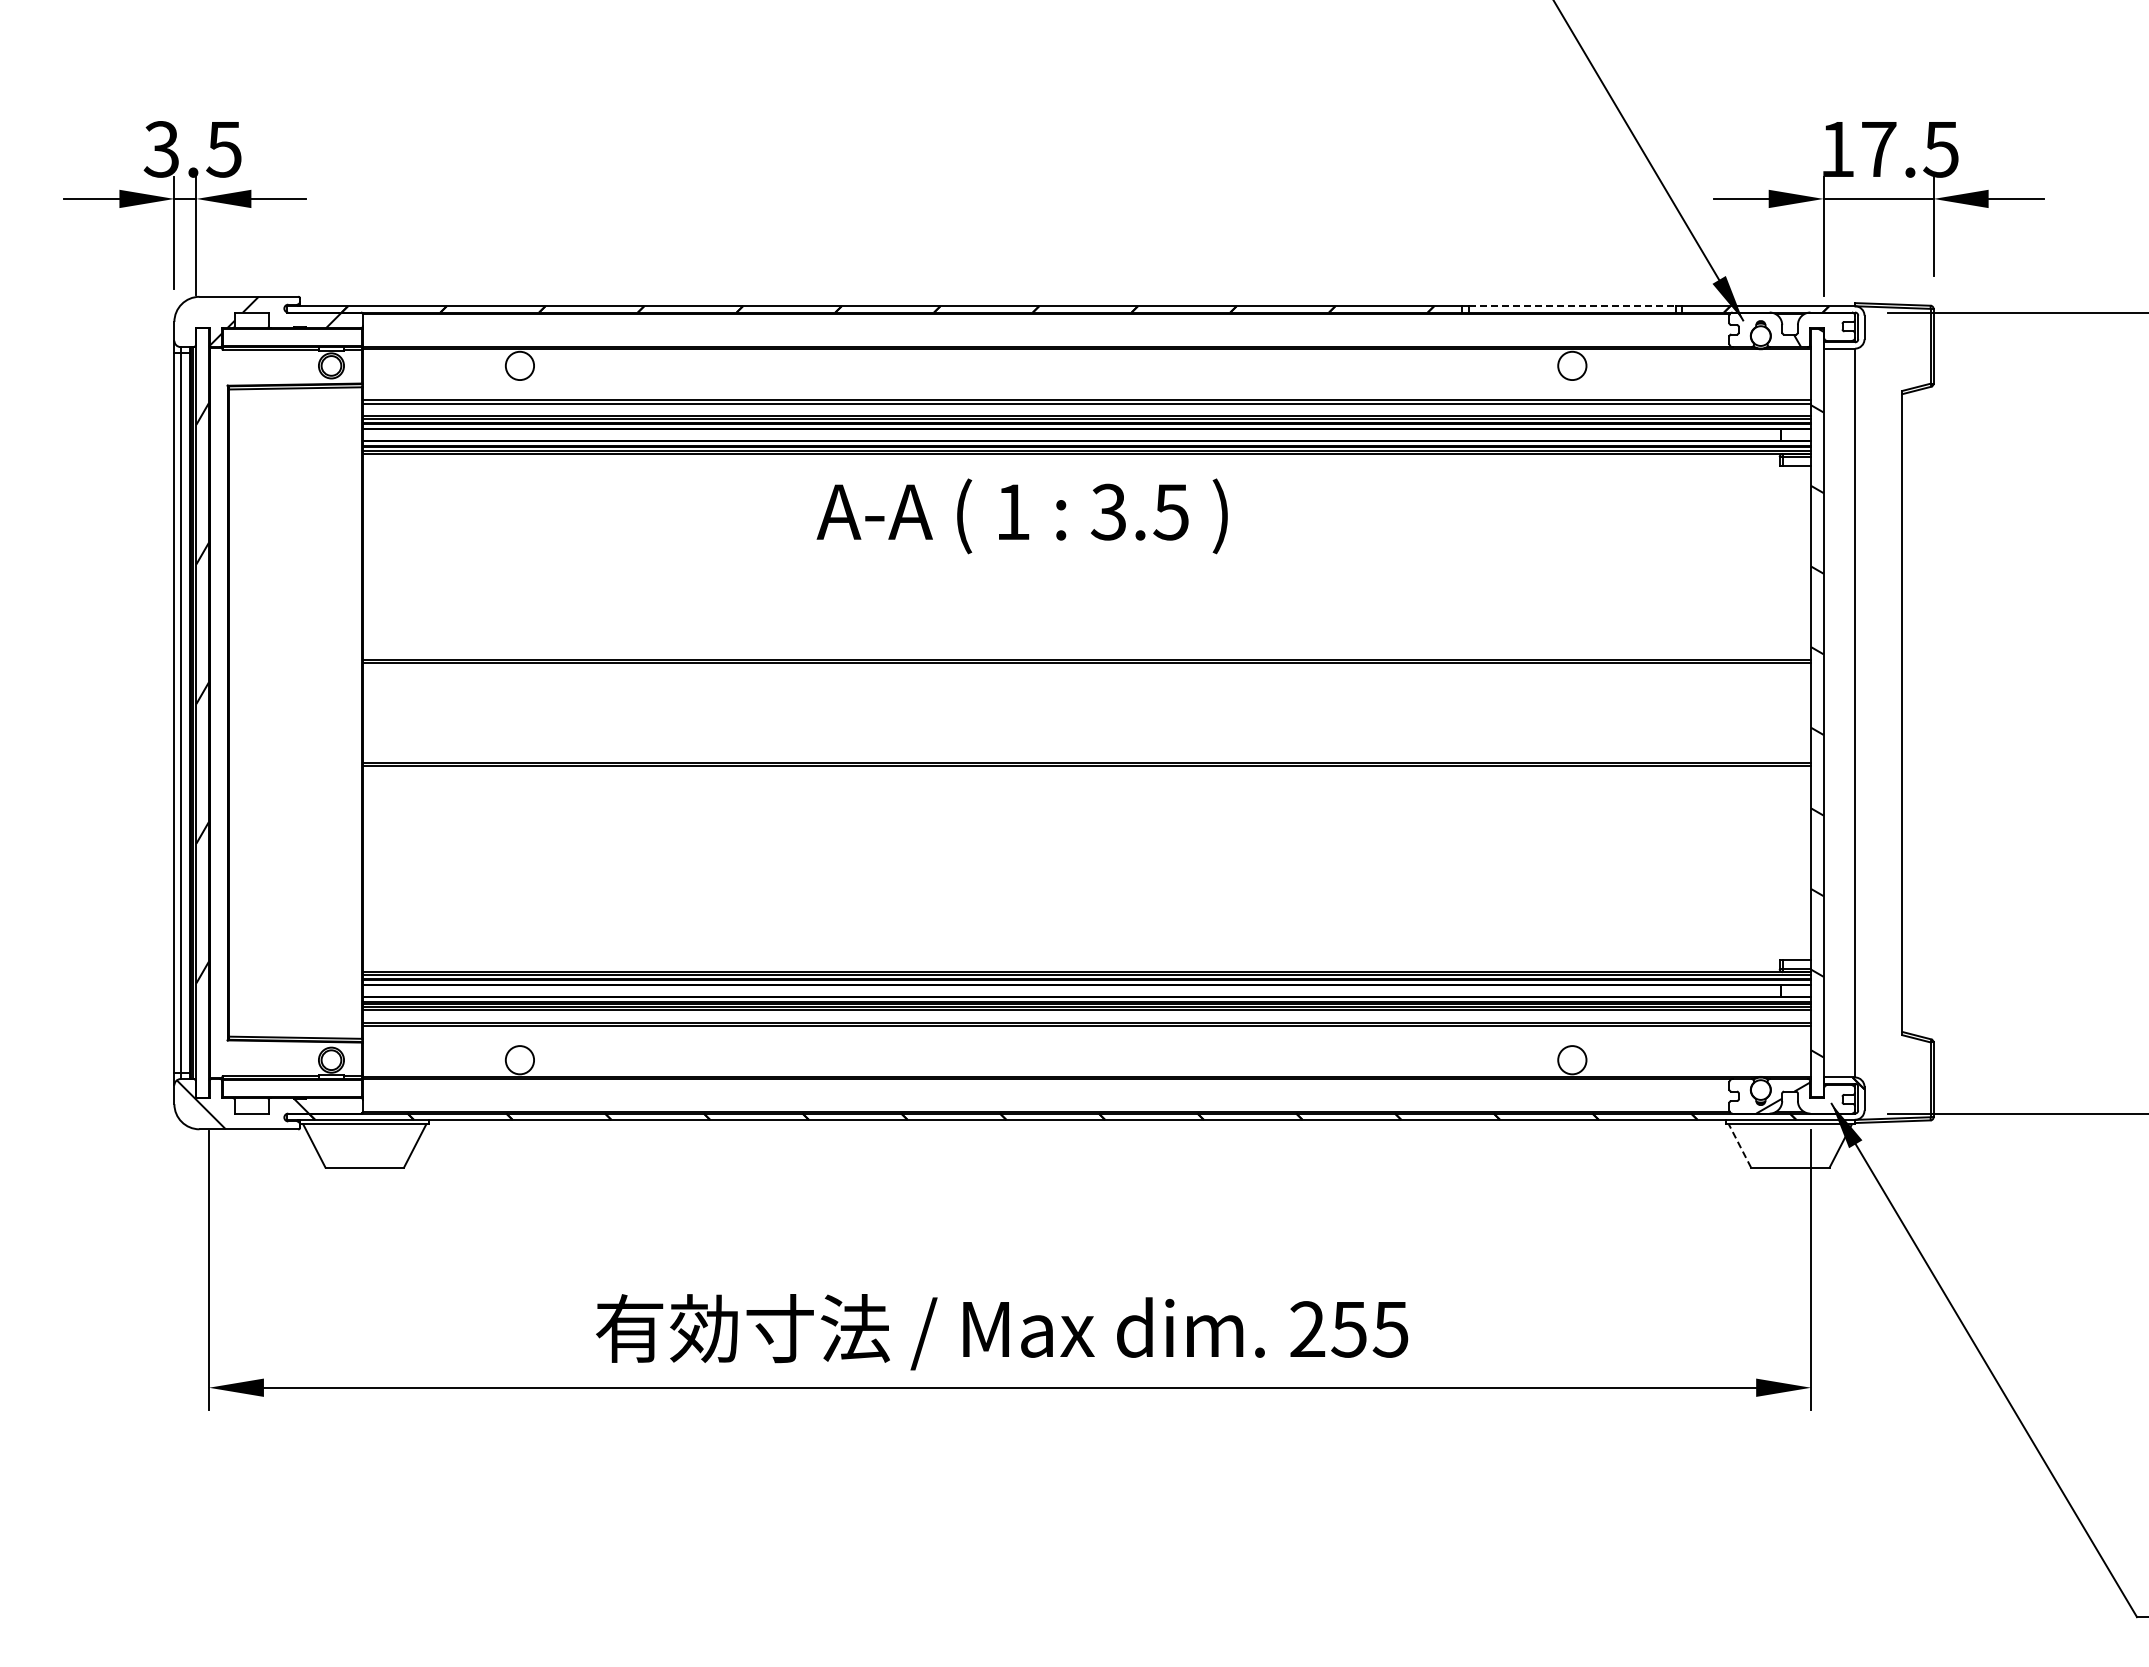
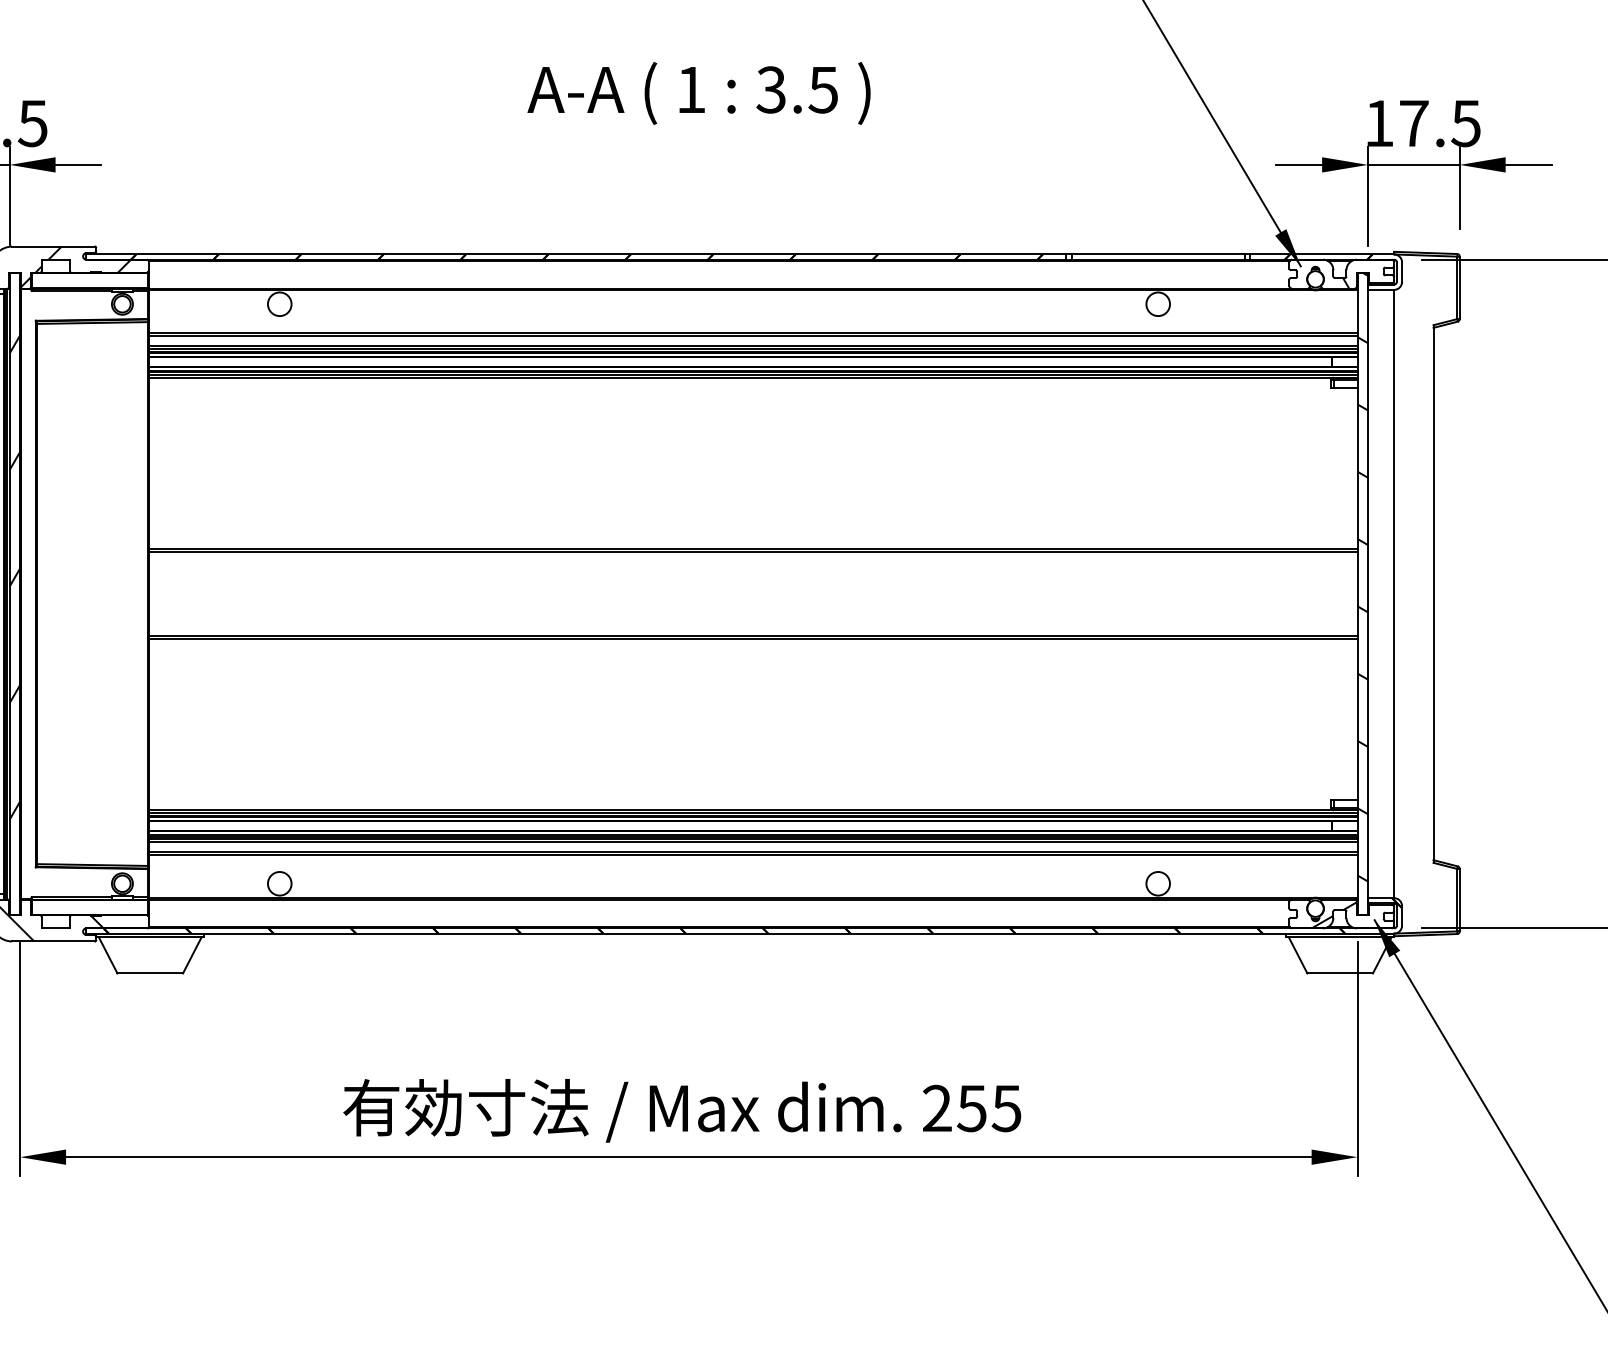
line: (1572, 306) -> (1158, 254), dashed -> solid
text: (1021, 516) -> (698, 93), moved
line: (1739, 1145) -> (1297, 954), dashed -> solid

